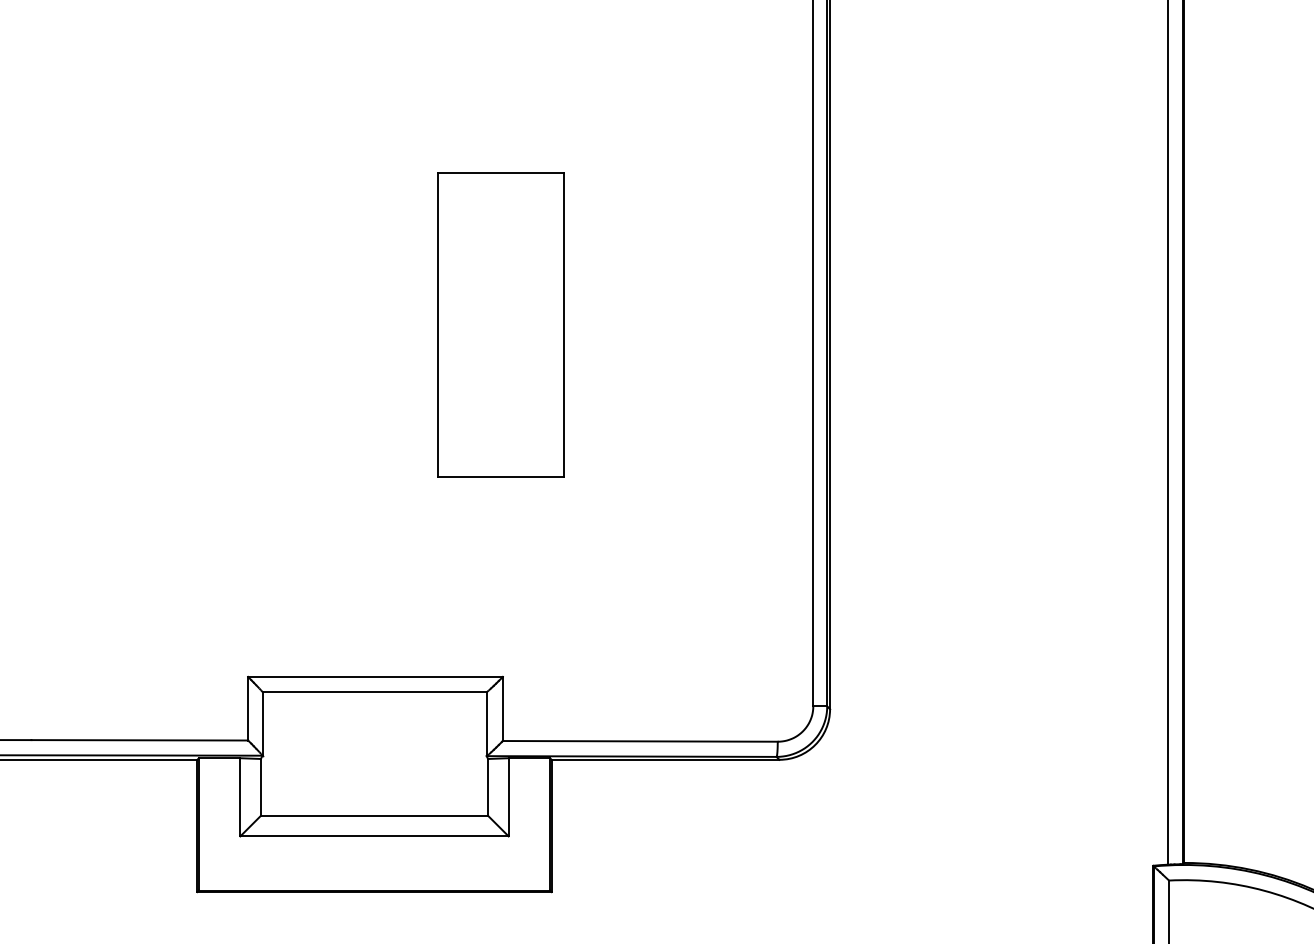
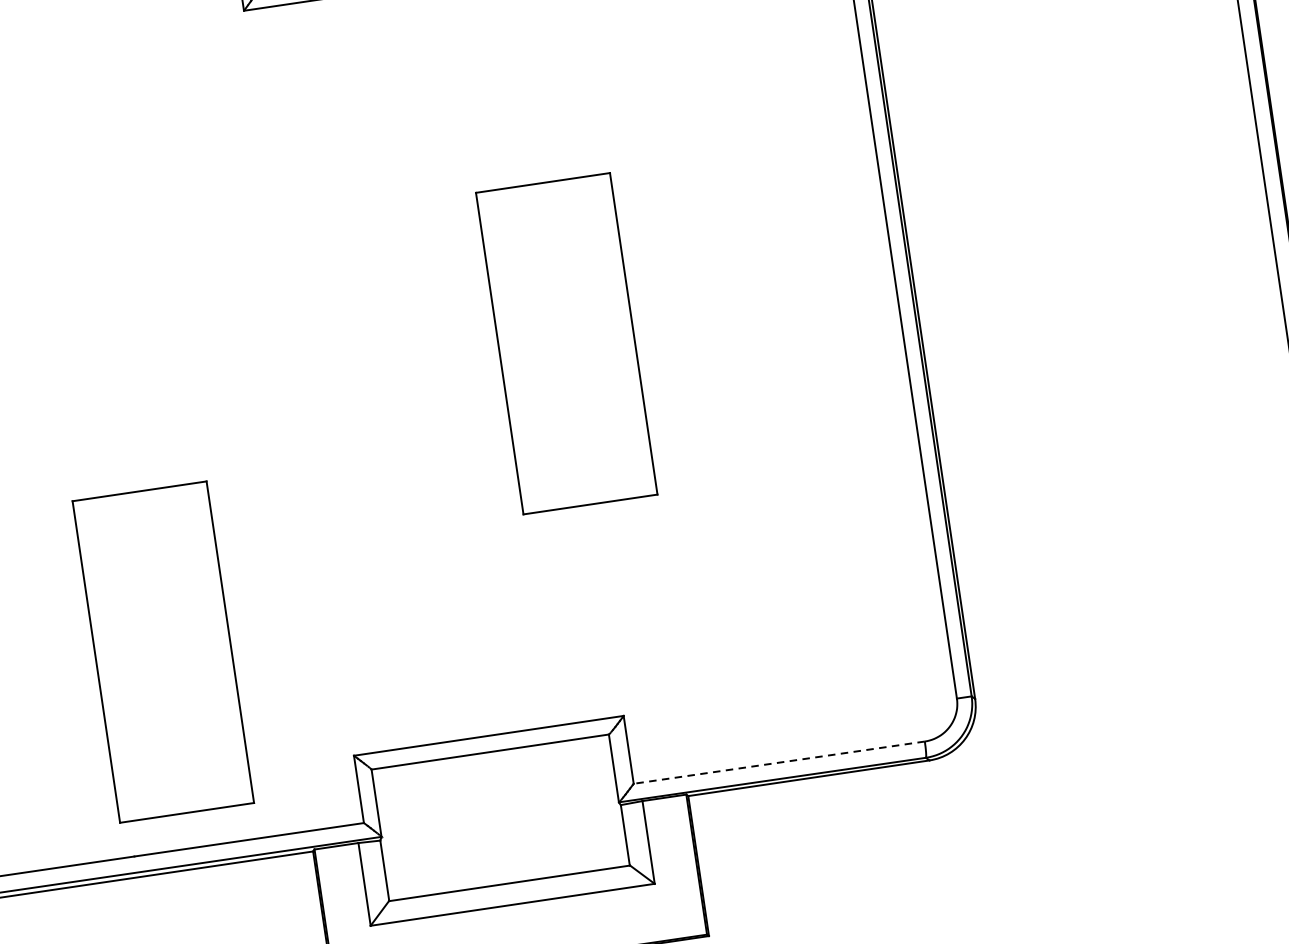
part: (85, 554) -> (162, 651), added
line: (639, 741) -> (778, 762), solid -> dashed

